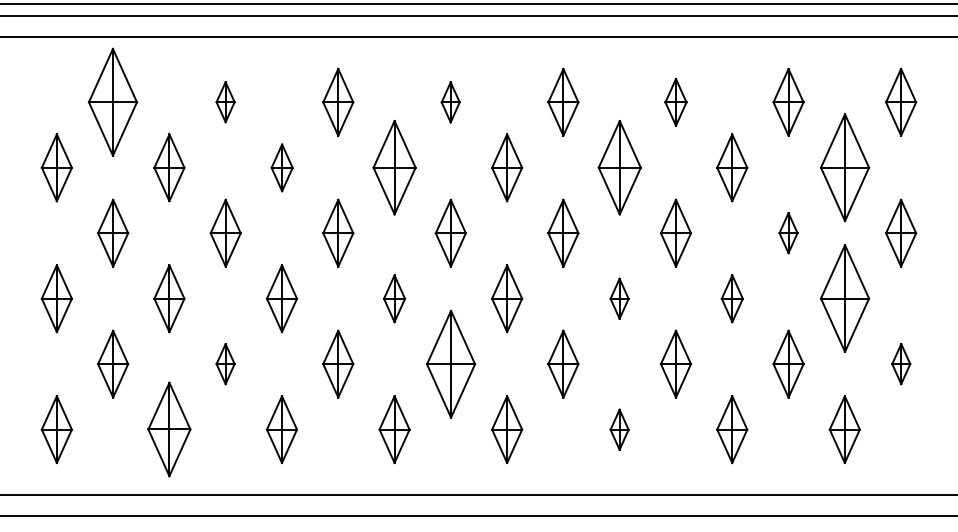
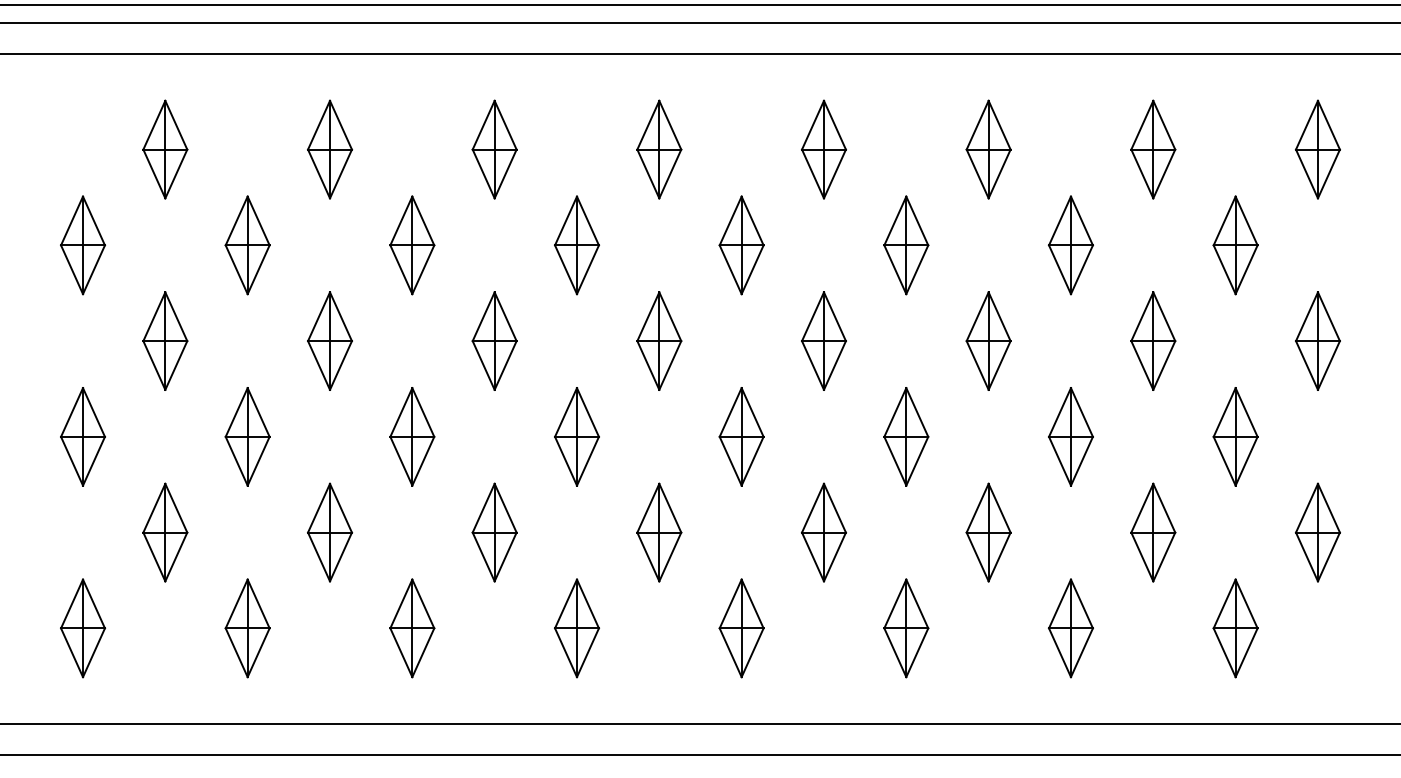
part: (225, 101) -> (329, 148), size x1.67
part: (113, 102) -> (165, 149), size x0.62
part: (450, 102) -> (658, 149), size x1.67
part: (675, 102) -> (987, 149), size x1.43
part: (282, 167) -> (413, 244), size x1.43
part: (394, 167) -> (576, 244), size x0.71
part: (619, 167) -> (906, 244), size x0.71
part: (844, 167) -> (1235, 244), size x0.62
part: (788, 232) -> (1153, 339), size x1.67
part: (394, 298) -> (576, 436), size x1.43
part: (619, 298) -> (906, 436), size x1.67
part: (732, 298) -> (1071, 436), size x1.43
part: (844, 298) -> (1235, 436), size x0.62
part: (225, 363) -> (329, 531), size x1.67
part: (450, 363) -> (658, 531), size x0.62
part: (901, 363) -> (1318, 531), size x1.67
part: (169, 429) -> (247, 628), size x0.71
part: (619, 429) -> (906, 628), size x1.67

